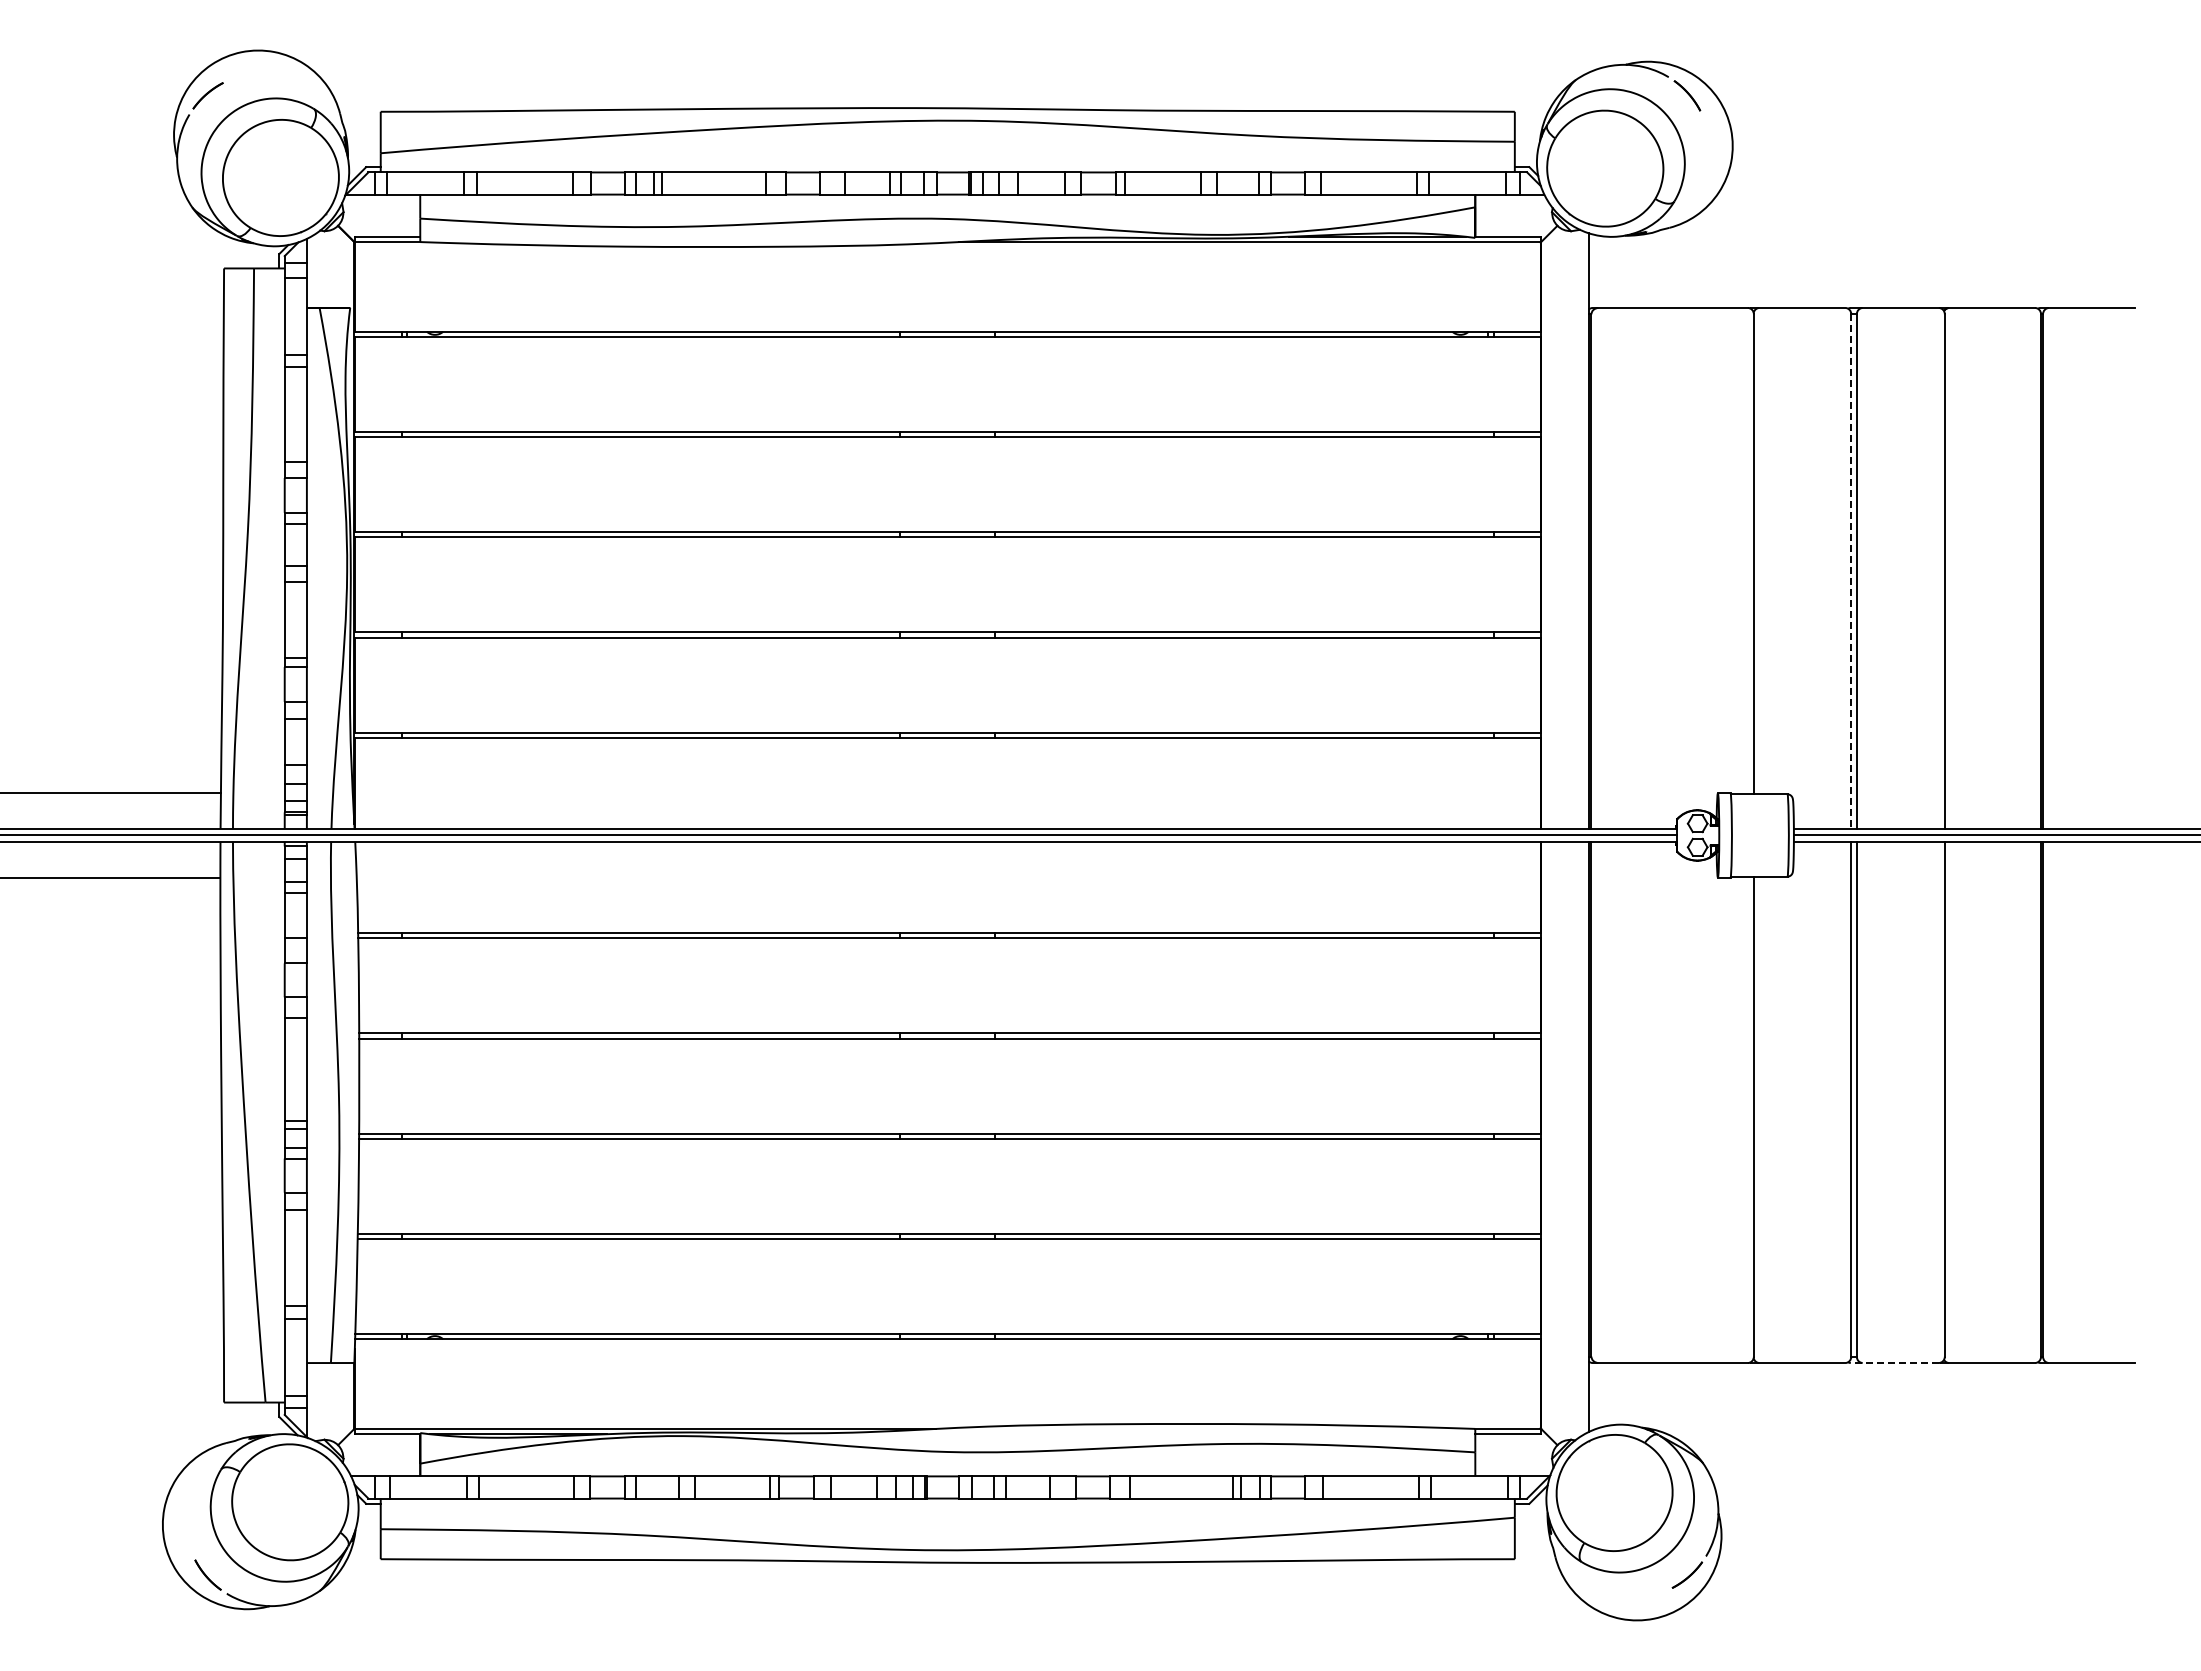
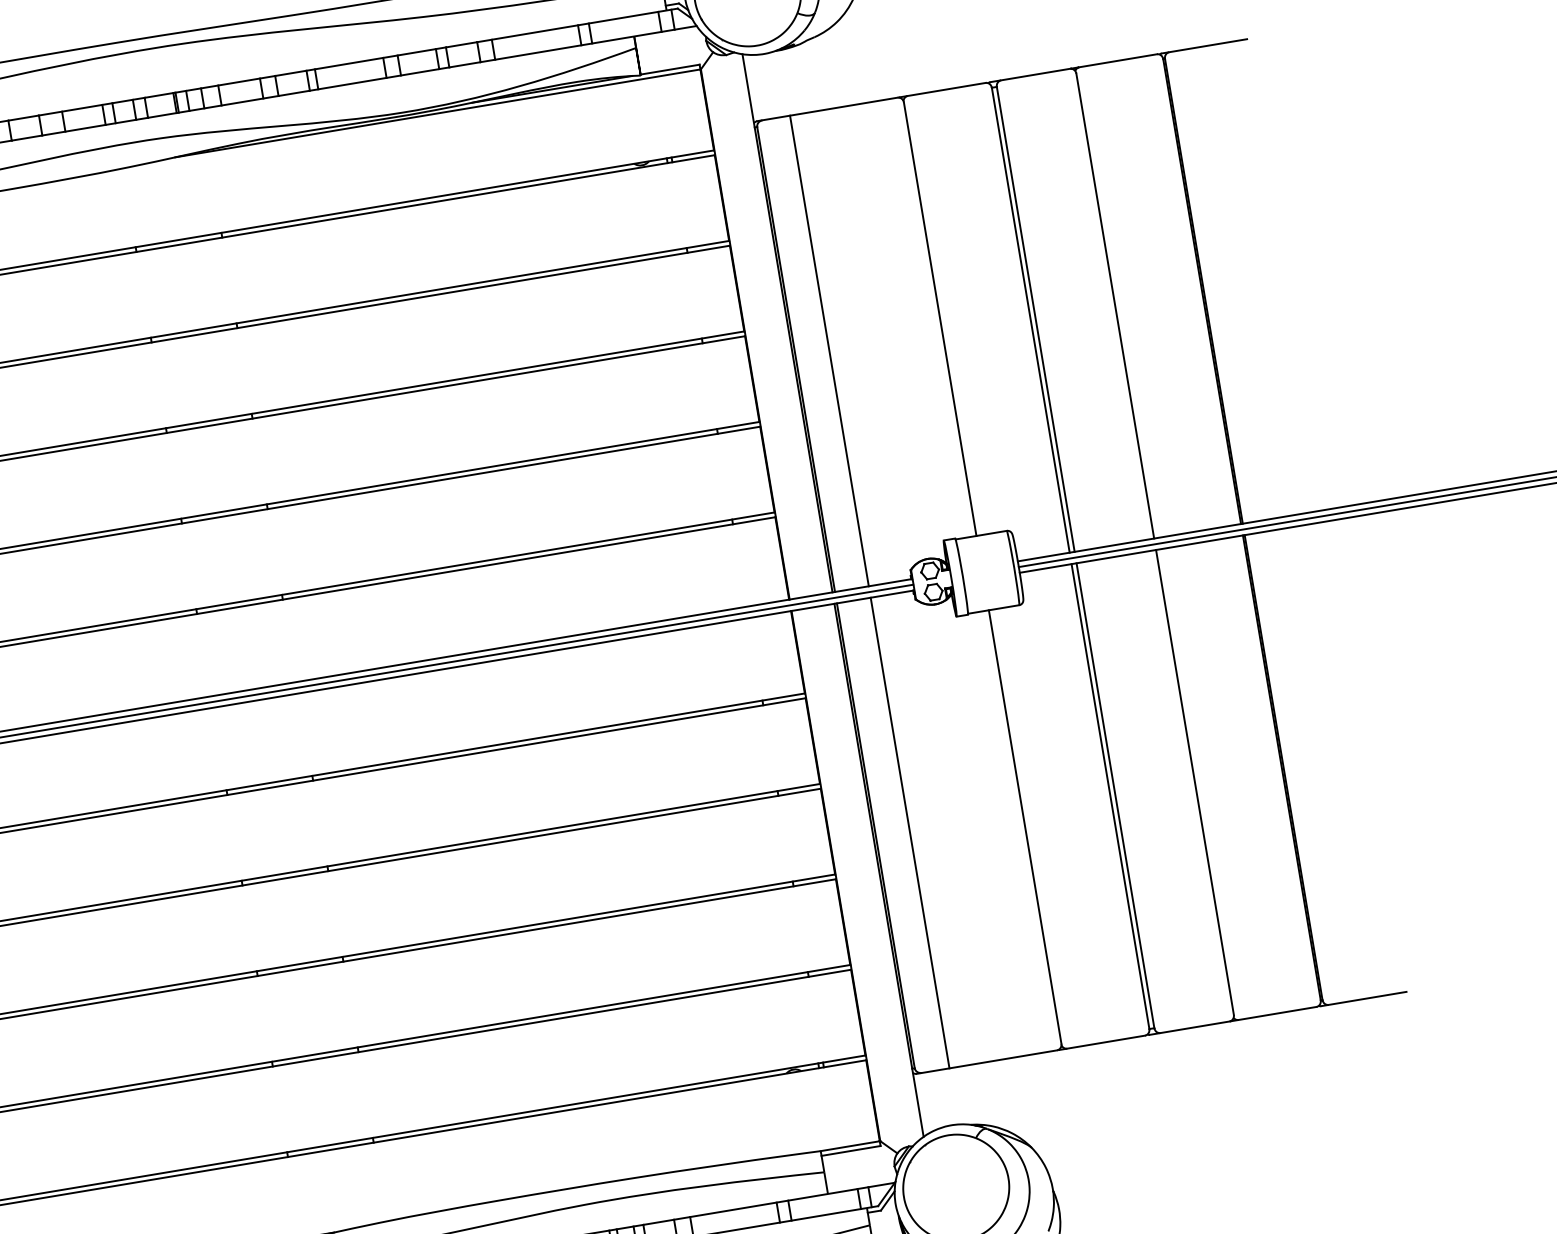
line: (1628, 568) -> (829, 350), added
line: (1851, 572) -> (1031, 320), dashed -> solid
line: (1628, 1101) -> (909, 832), added
line: (1894, 1362) -> (1189, 1027), dashed -> solid

